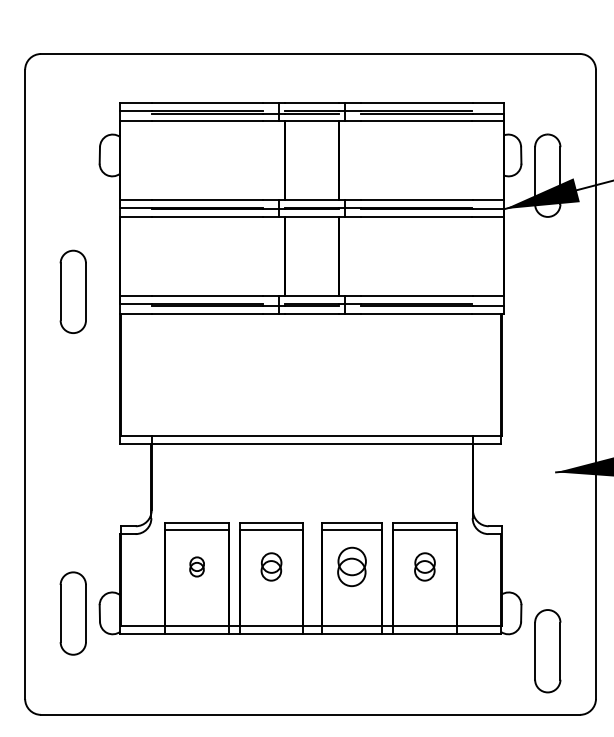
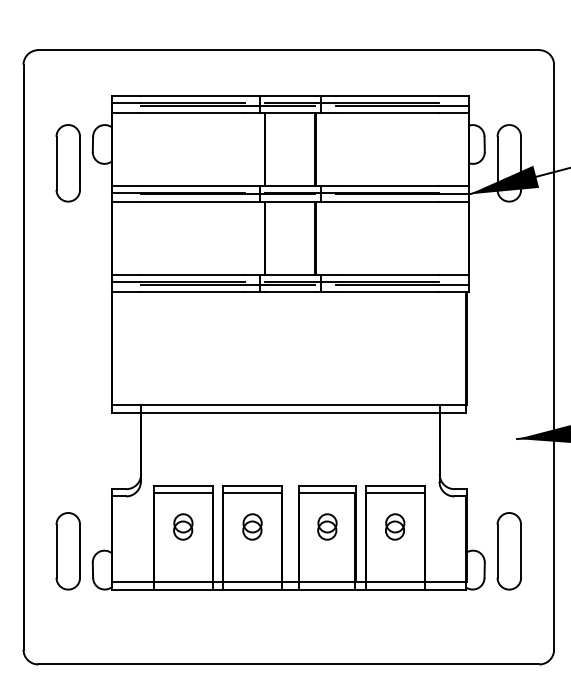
part: (72, 292) -> (67, 163), moved
part: (197, 566) -> (183, 526), size x1.43
part: (352, 566) -> (327, 526), size x0.71
part: (72, 613) -> (67, 551), moved
part: (546, 651) -> (508, 551), moved

